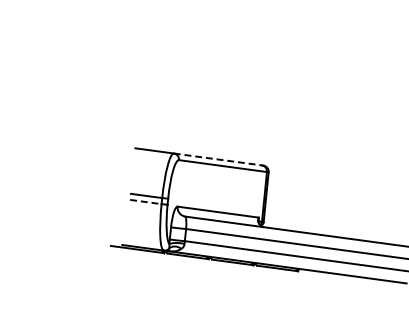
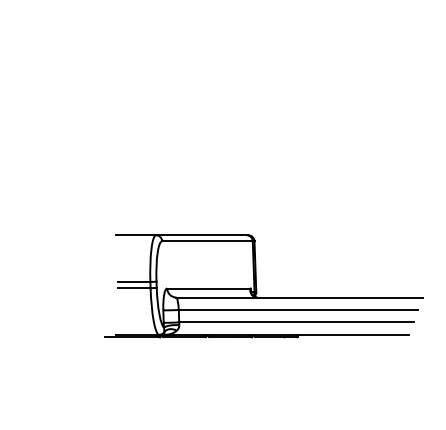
line: (217, 159) -> (201, 235), dashed -> solid
line: (145, 202) -> (134, 288), dashed -> solid

